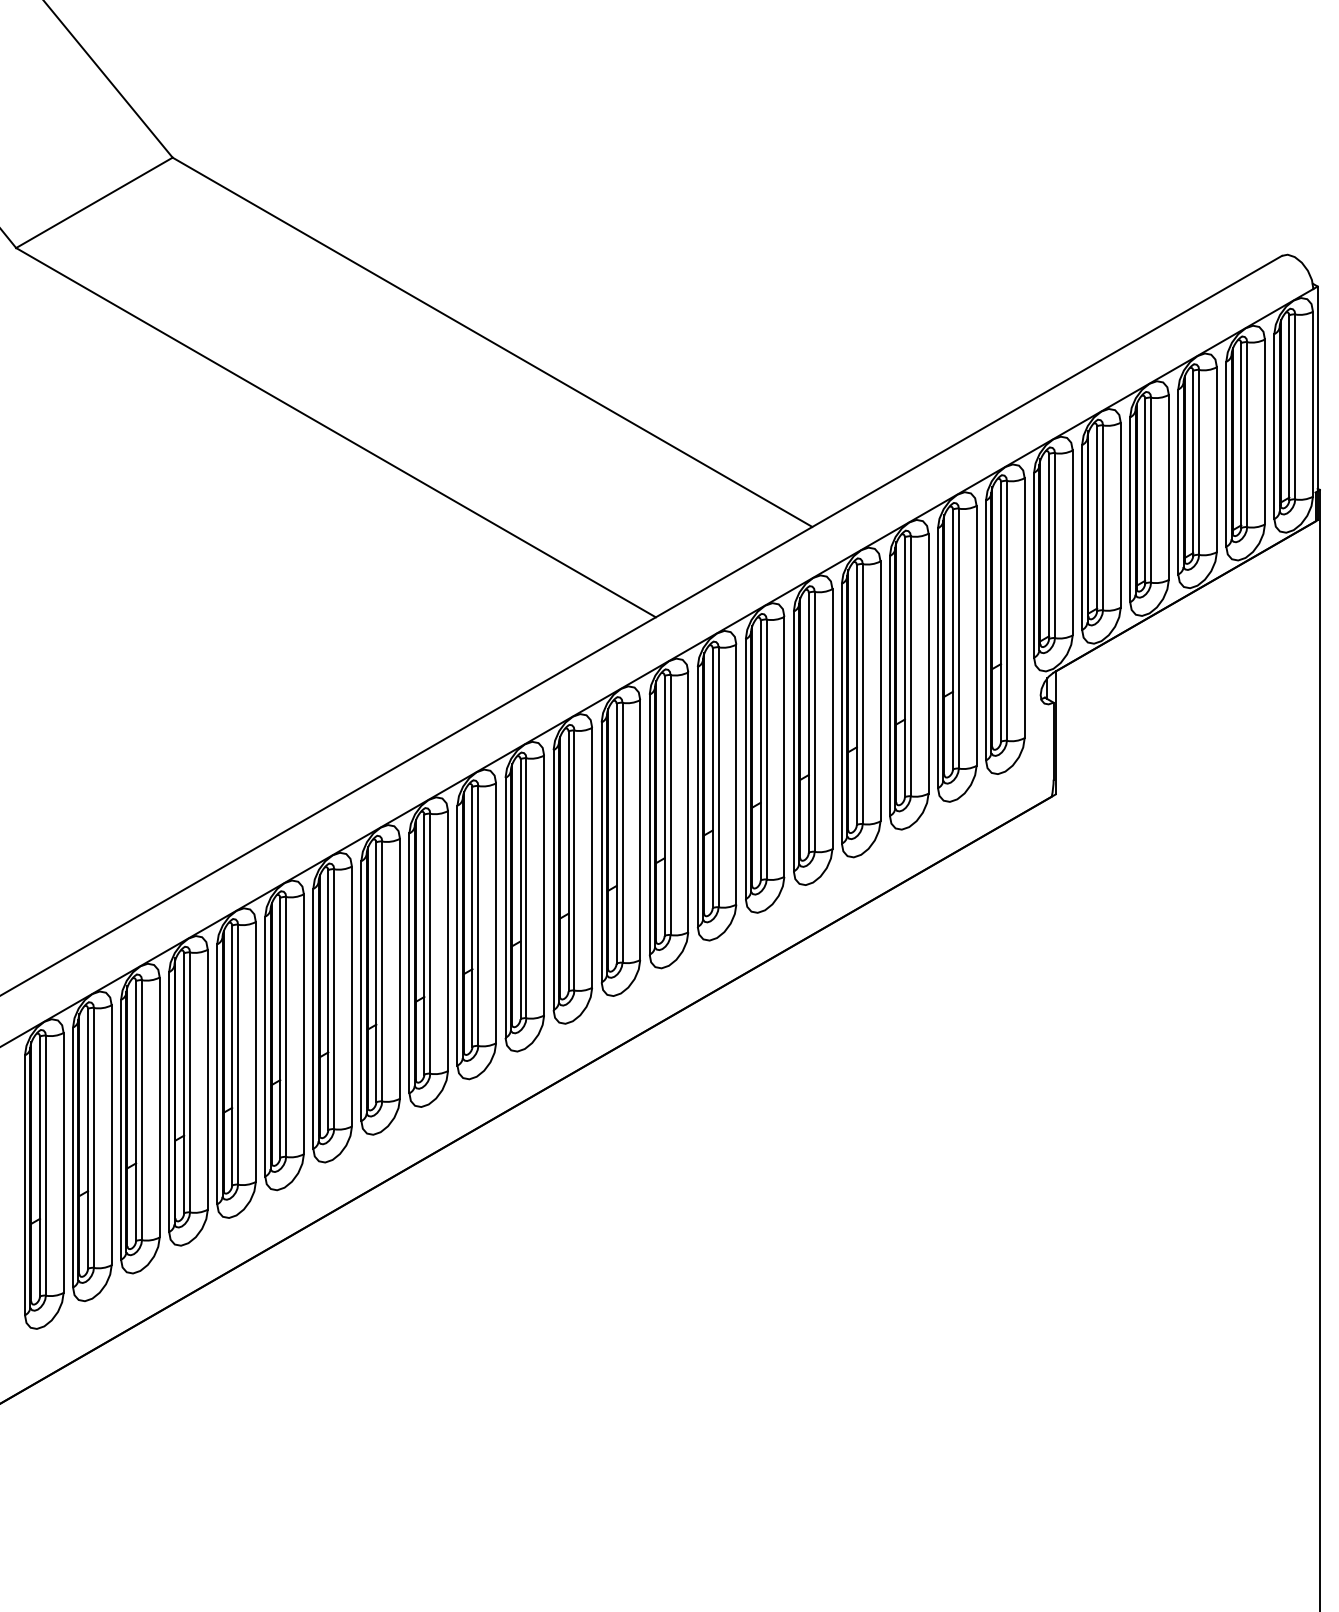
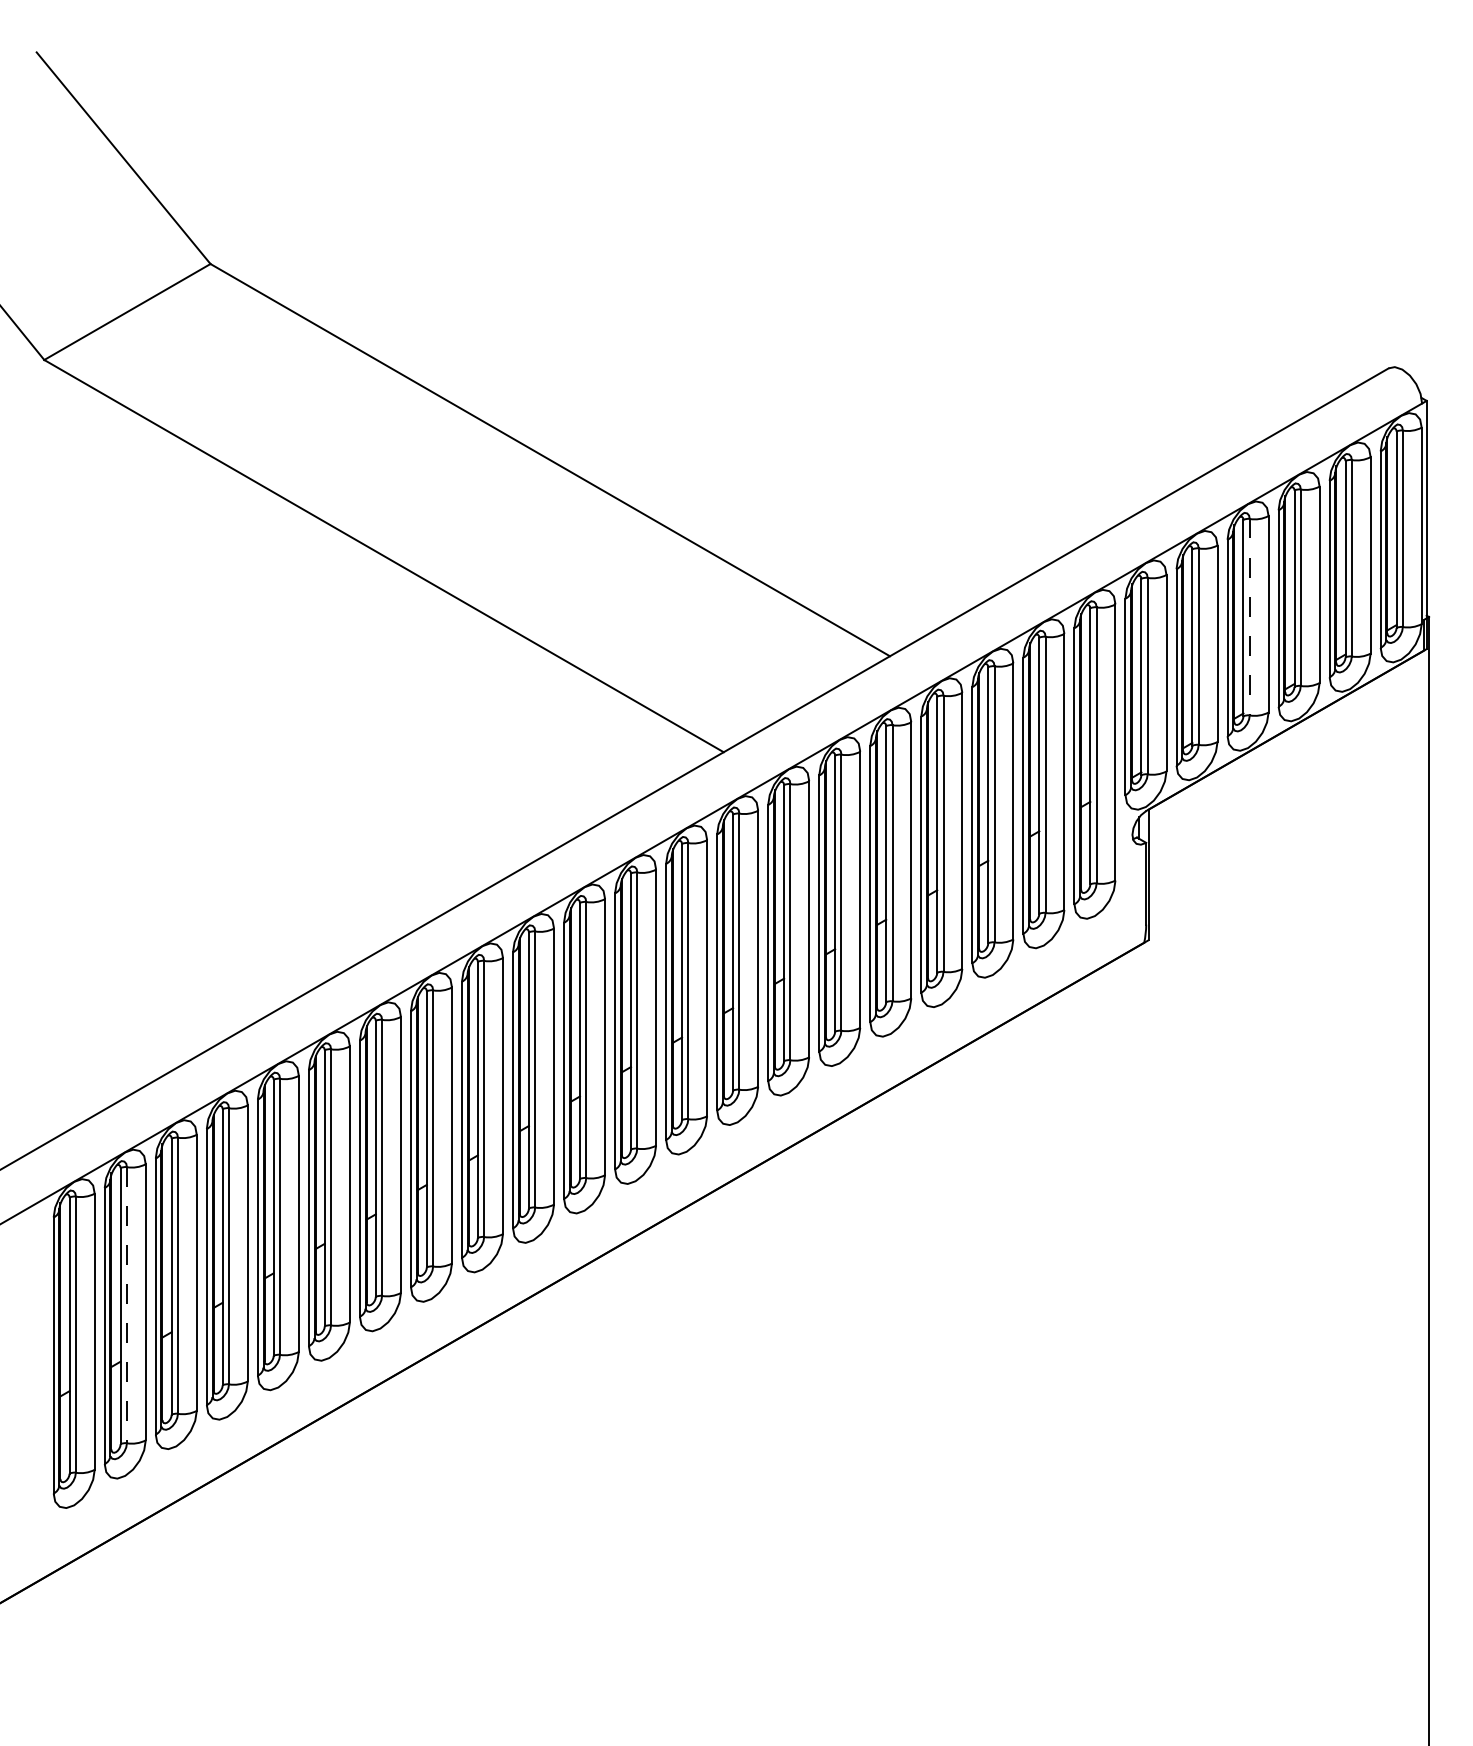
line: (1150, 490) -> (1249, 617), solid -> dashed
line: (93, 1138) -> (126, 1305), solid -> dashed

